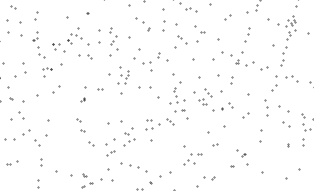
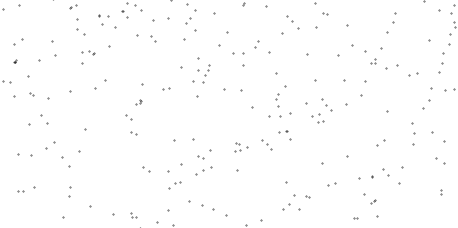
part: (231, 80) -> (363, 89), size x1.6
part: (222, 106) -> (373, 174), moved
part: (181, 114) -> (284, 134), size x0.6
part: (152, 124) -> (240, 146), size x0.6
part: (80, 125) -> (130, 125), moved

